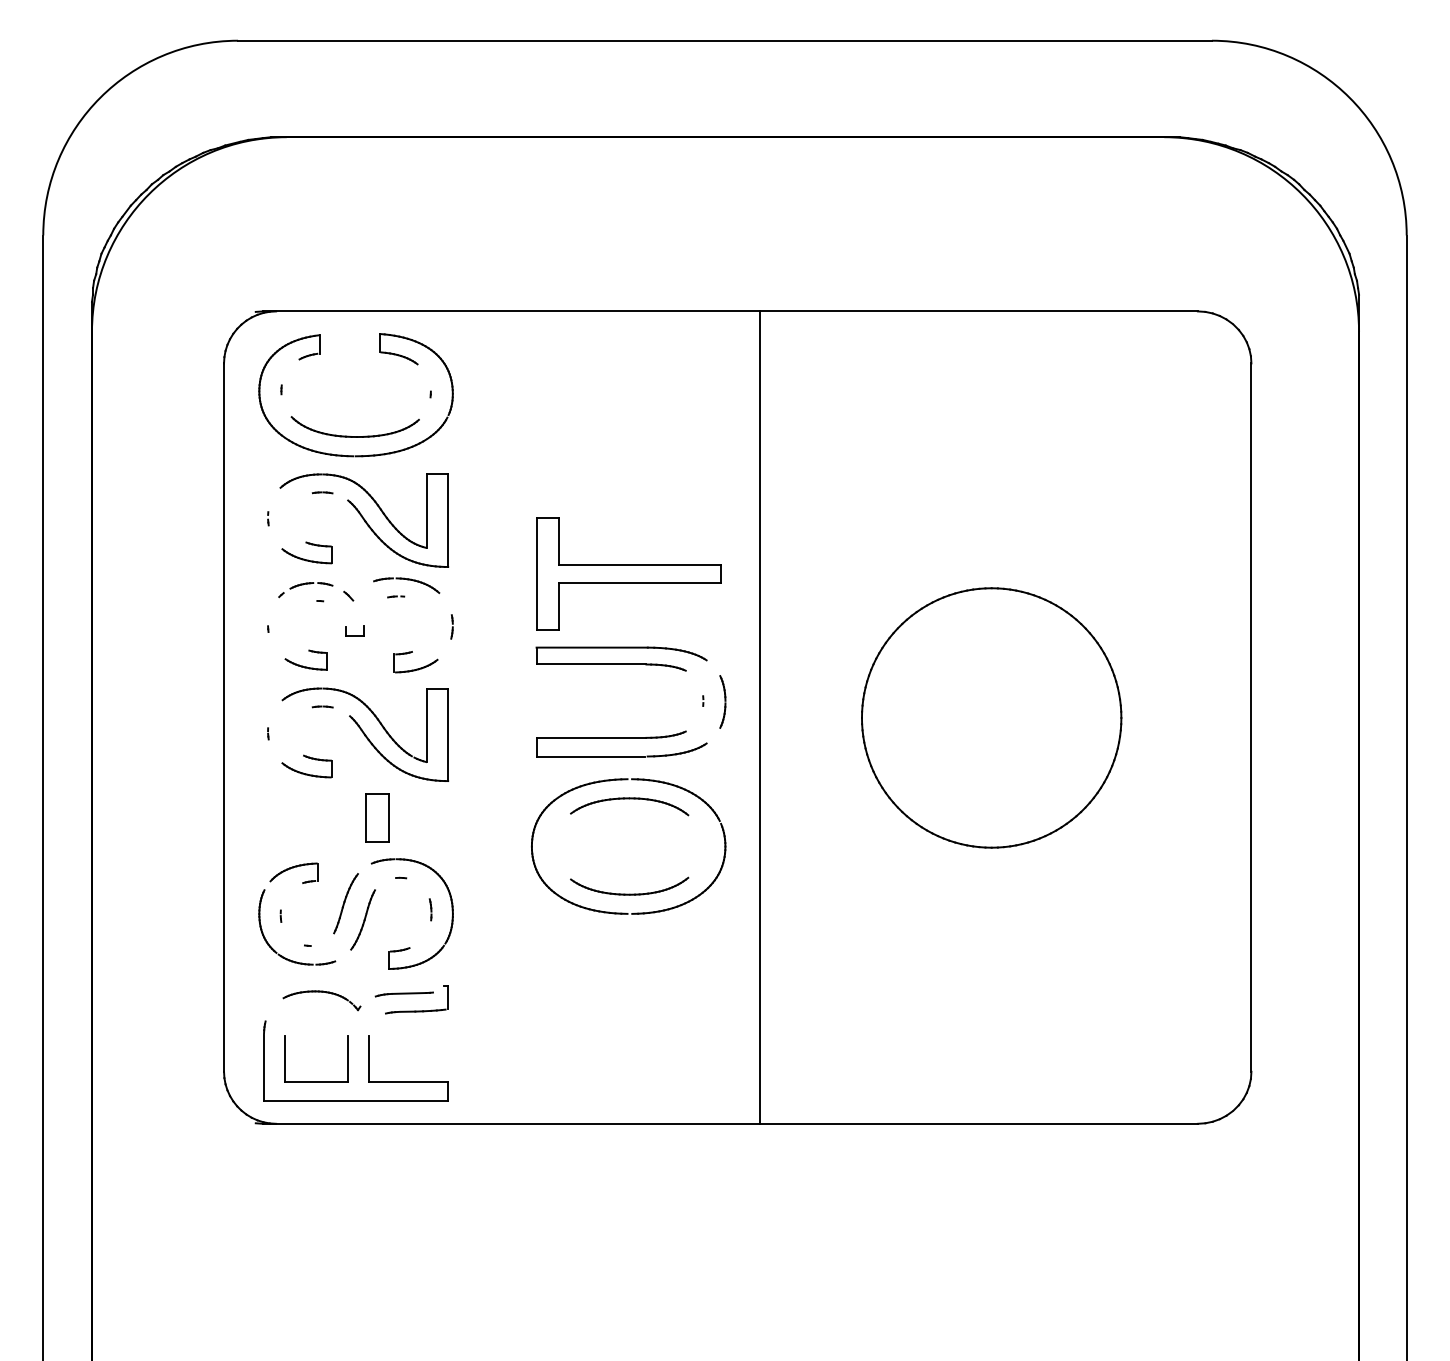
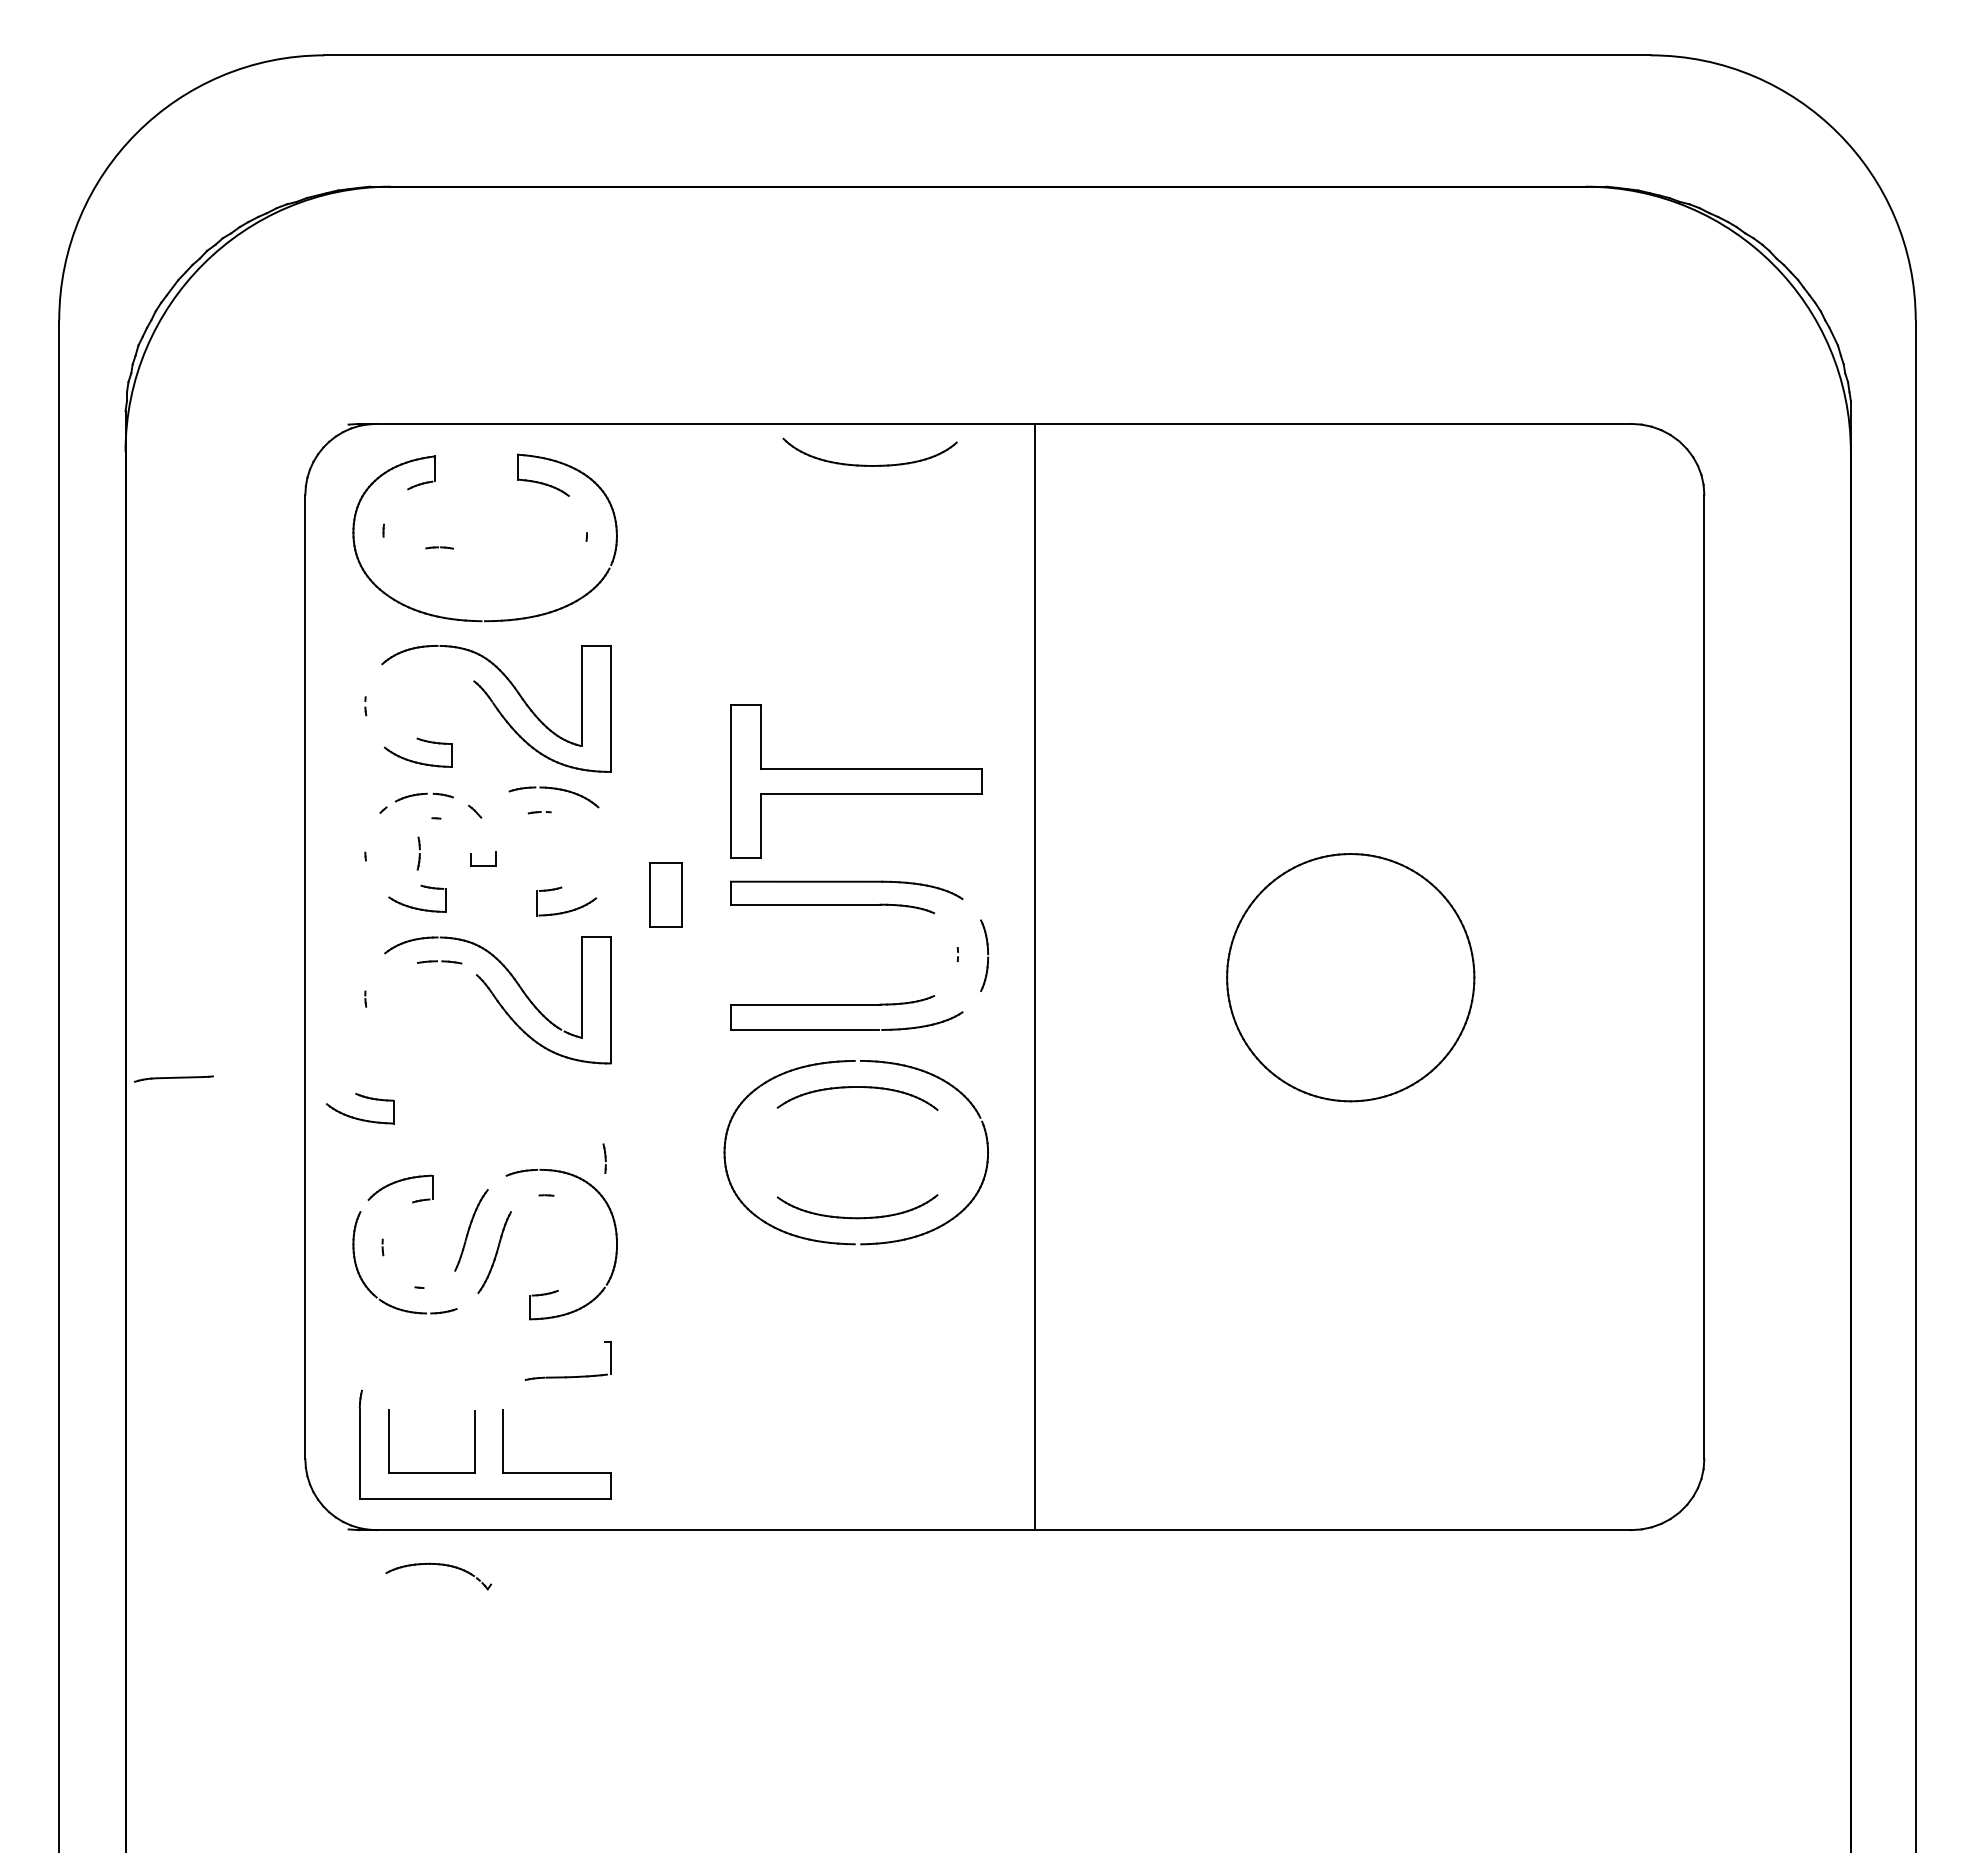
part: (351, 435) -> (865, 464), moved
line: (321, 492) -> (438, 547), moved
part: (451, 626) -> (418, 853), moved
part: (322, 706) -> (439, 962), size x1.6
part: (991, 717) -> (1350, 977), size x0.7
part: (304, 773) -> (356, 1117), moved
part: (376, 817) -> (665, 894), moved
part: (430, 909) -> (604, 1158), moved
part: (321, 992) -> (438, 1565), moved
part: (404, 994) -> (173, 1078), moved

